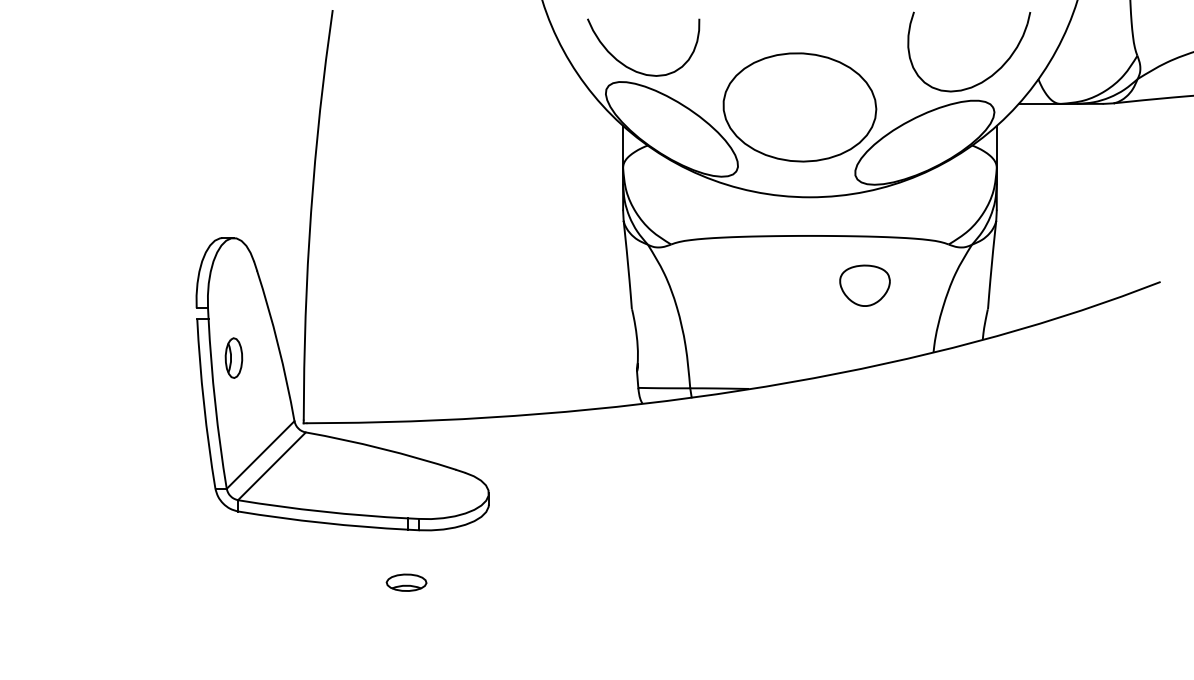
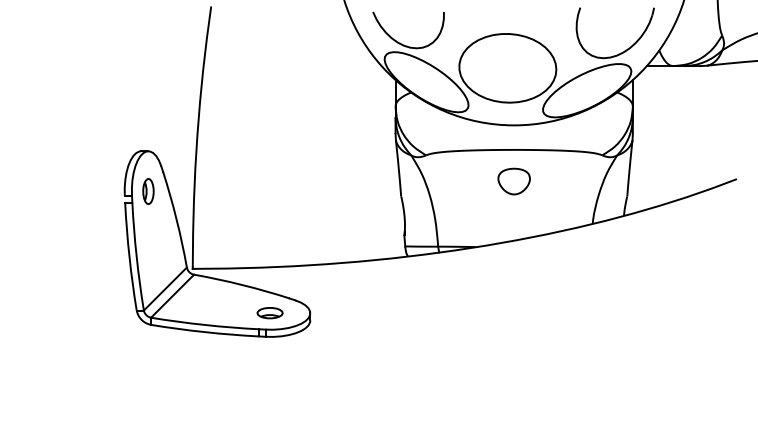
part: (863, 285) -> (513, 181), moved
part: (234, 358) -> (148, 191), moved
part: (405, 583) -> (269, 313), moved

